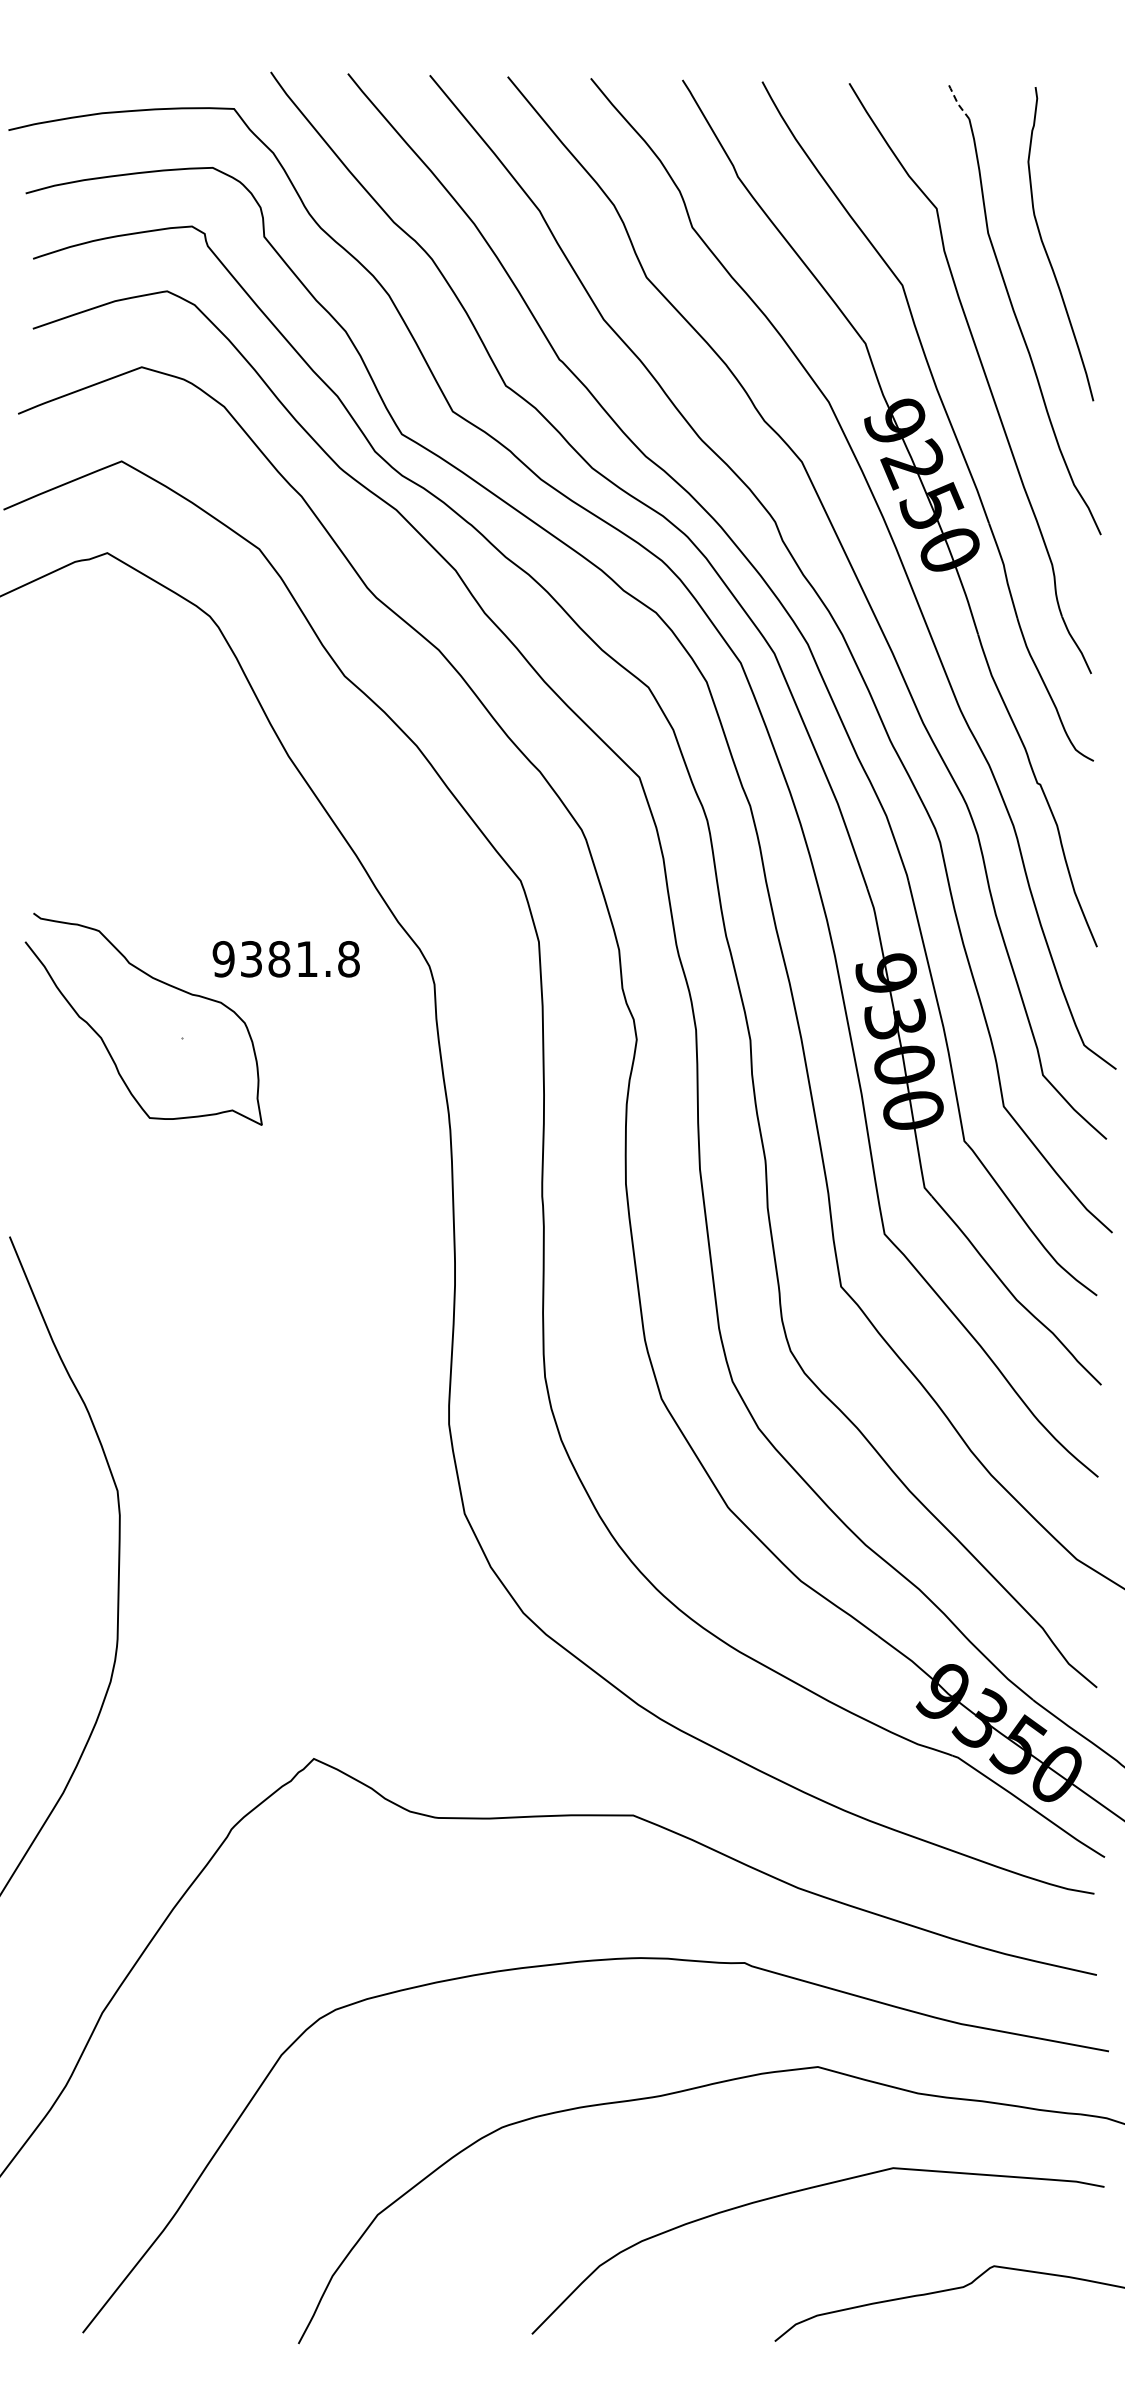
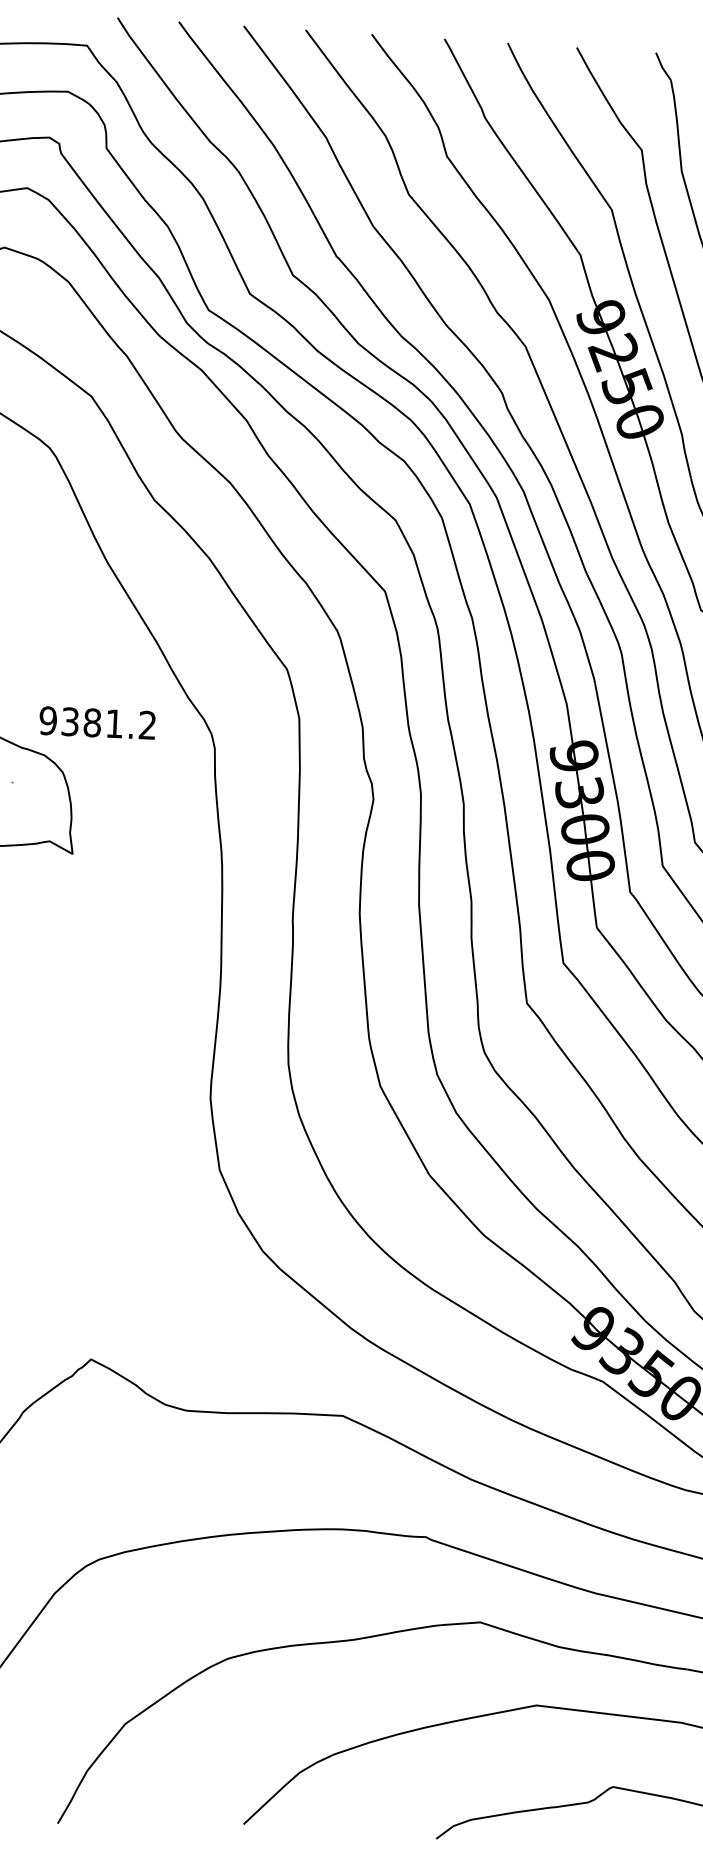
line: (957, 103) -> (662, 67), dashed -> solid
text: (348, 959) -> (147, 725), 9381.8 -> 9381.2

